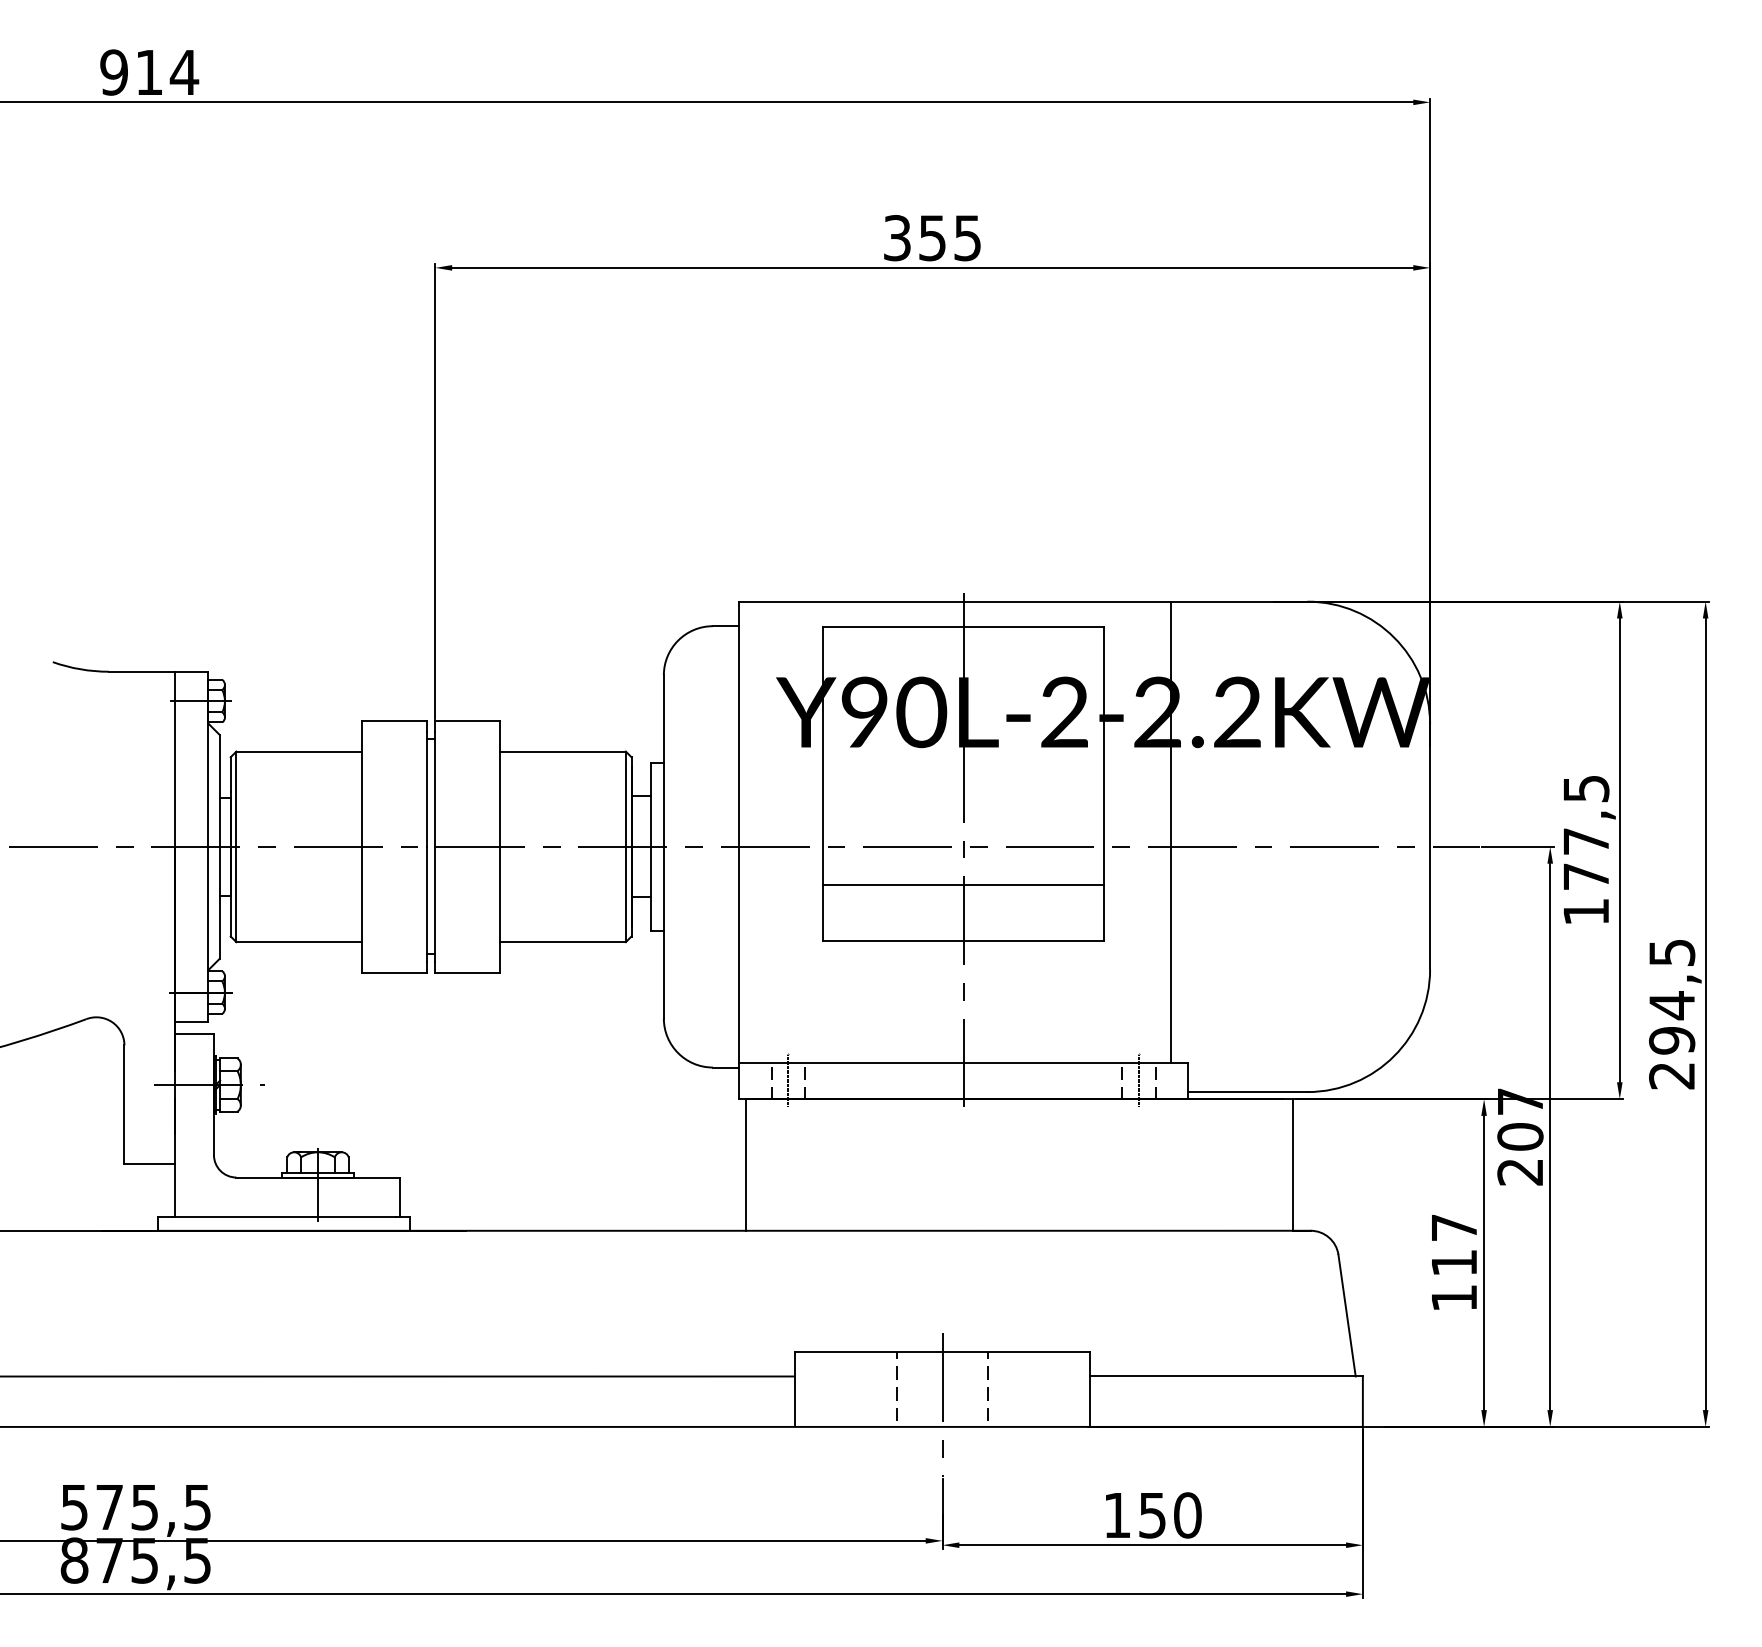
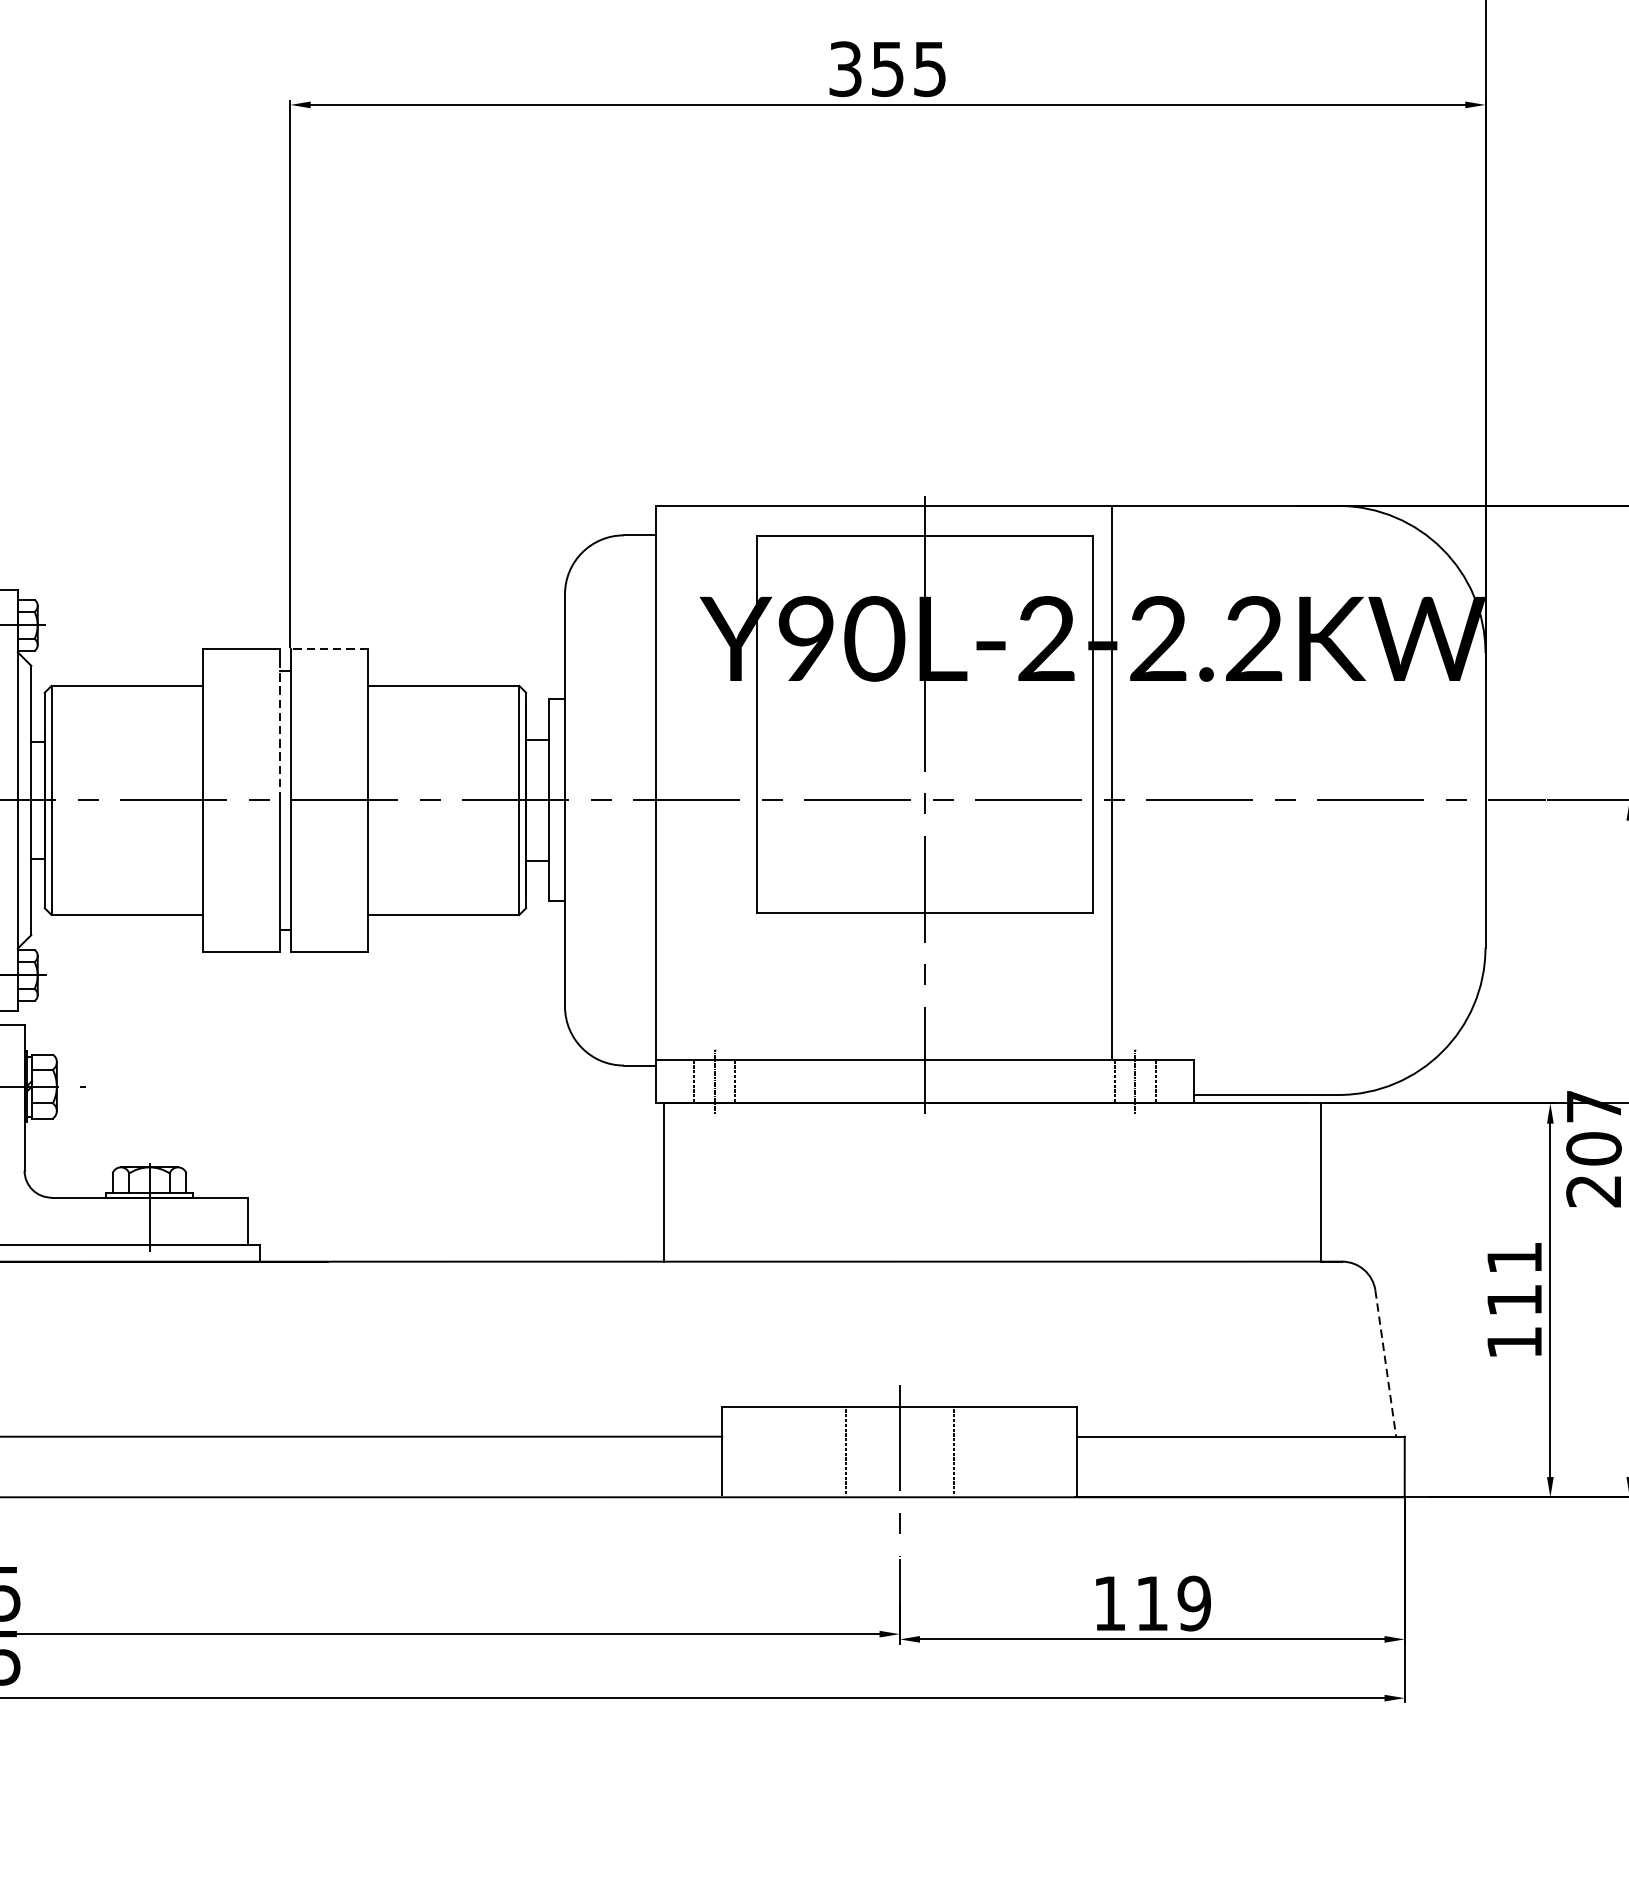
line: (467, 720) -> (329, 648), solid -> dashed
line: (426, 788) -> (279, 730), solid -> dashed
line: (1171, 831) -> (1112, 781), moved
line: (963, 885) -> (924, 846), removed
text: (1454, 1227) -> (1514, 1257), 117 -> 111
line: (1347, 1315) -> (1386, 1363), solid -> dashed
text: (1170, 1515) -> (1173, 1603), 150 -> 119

